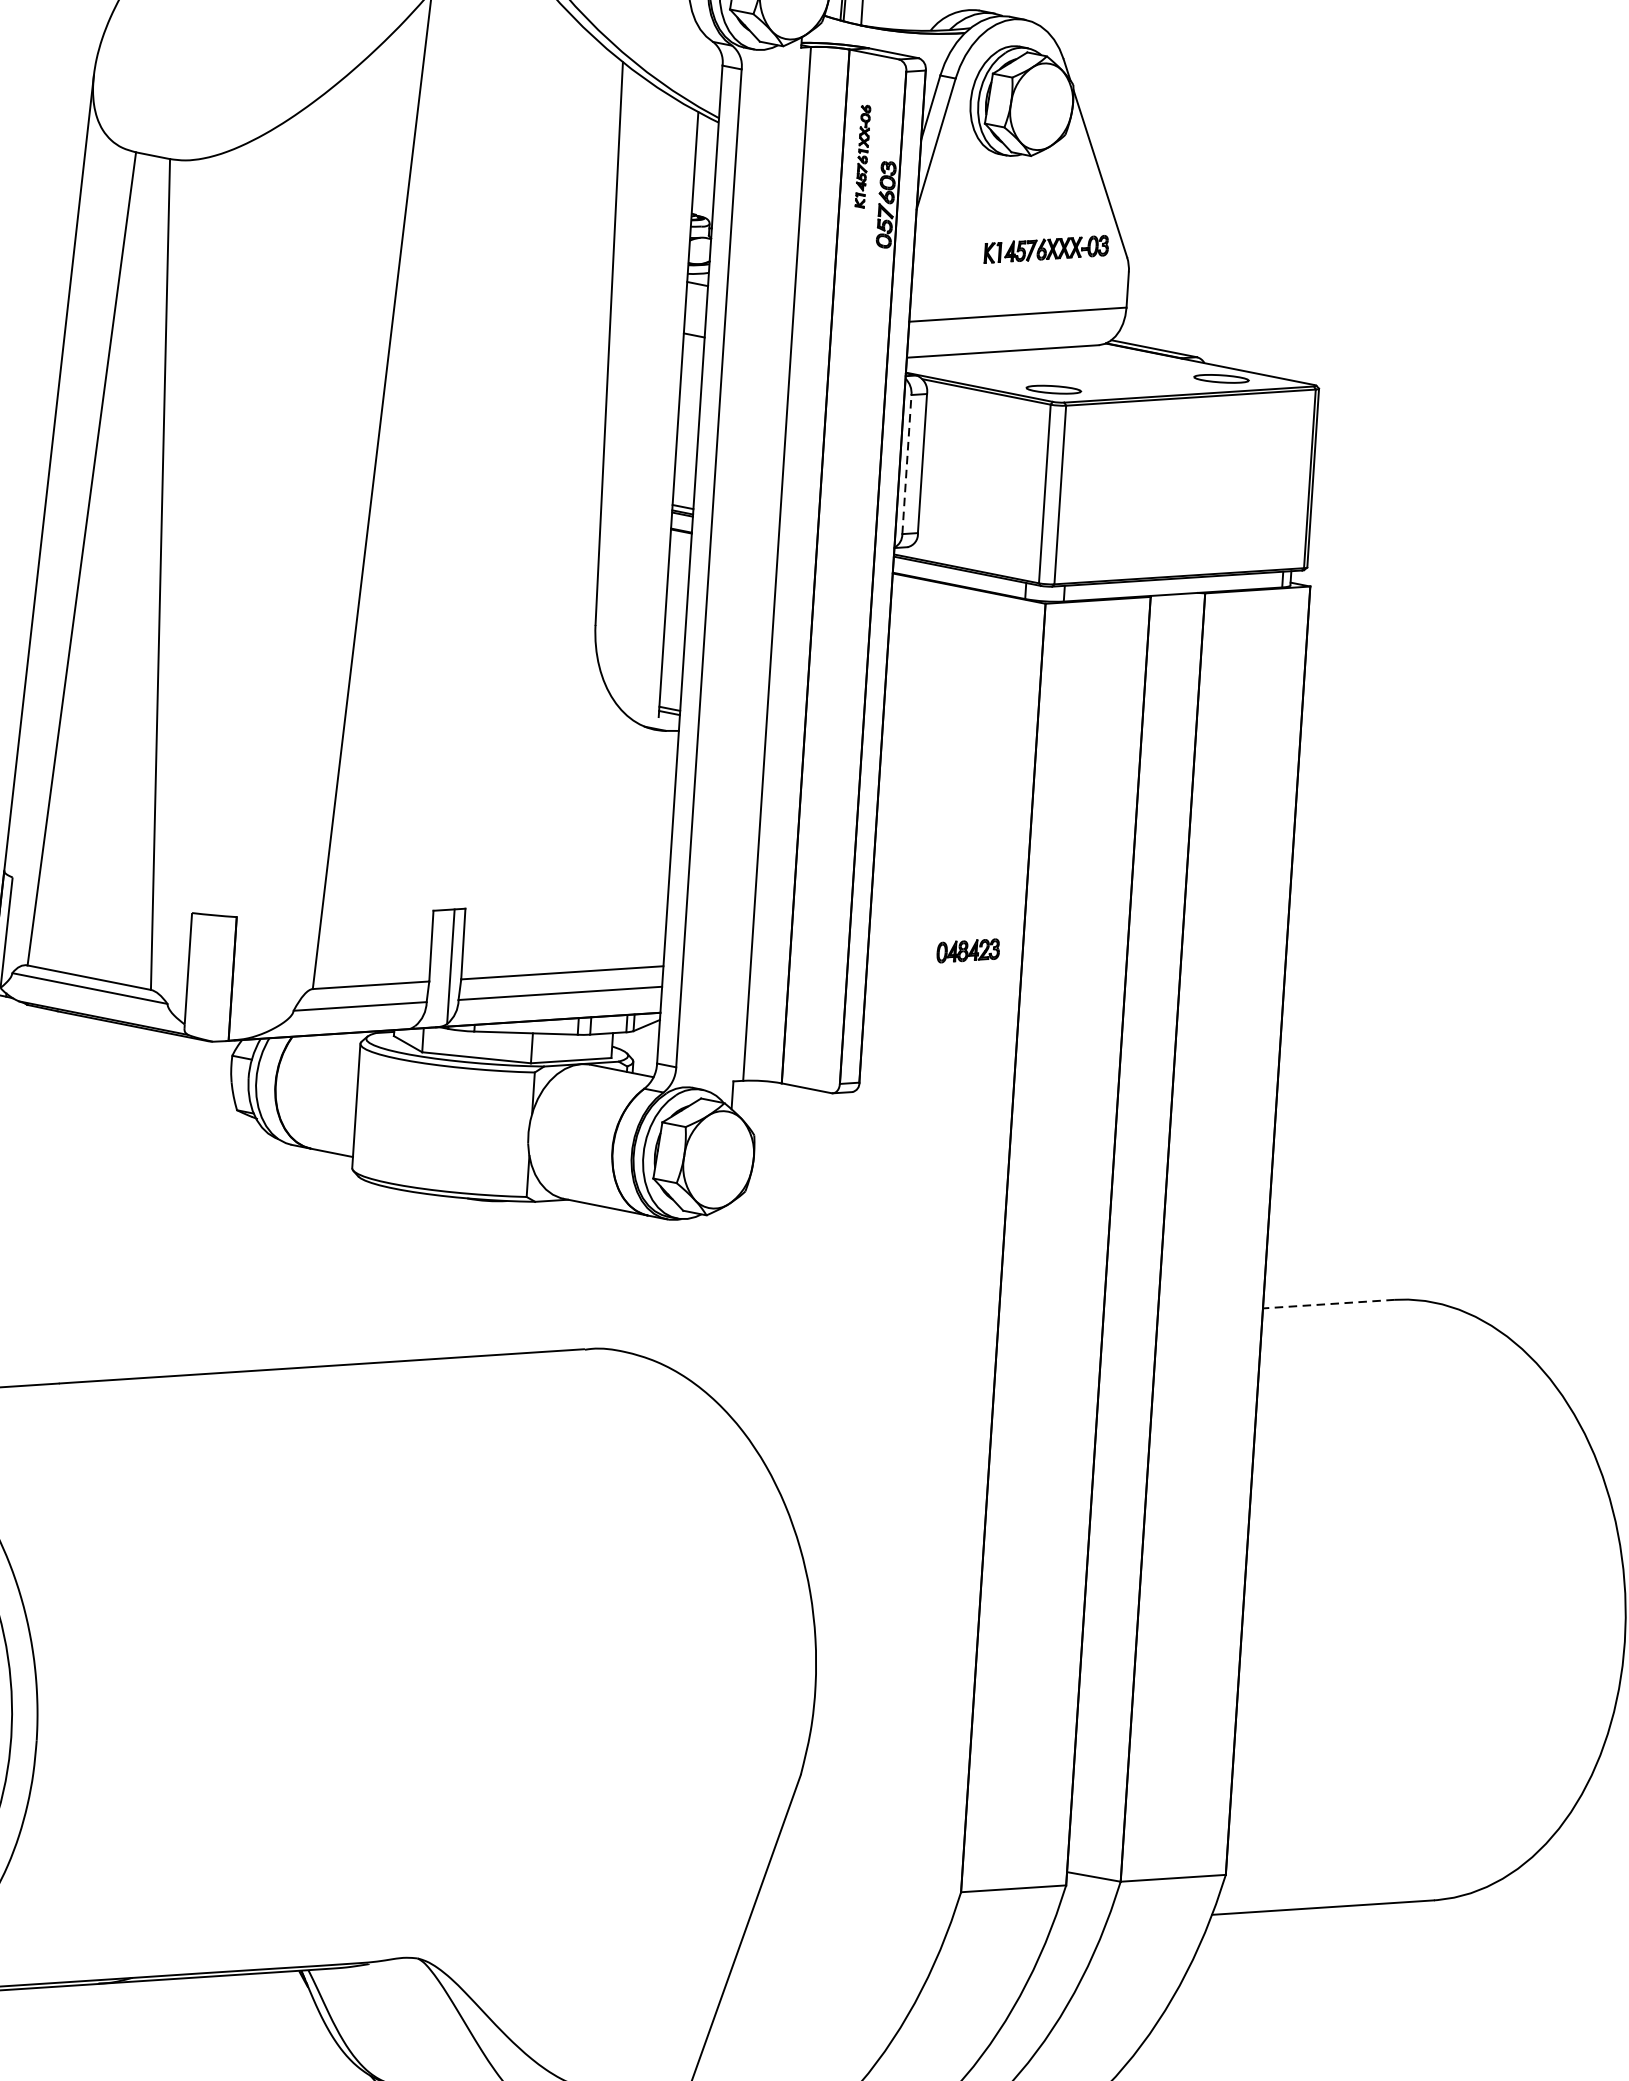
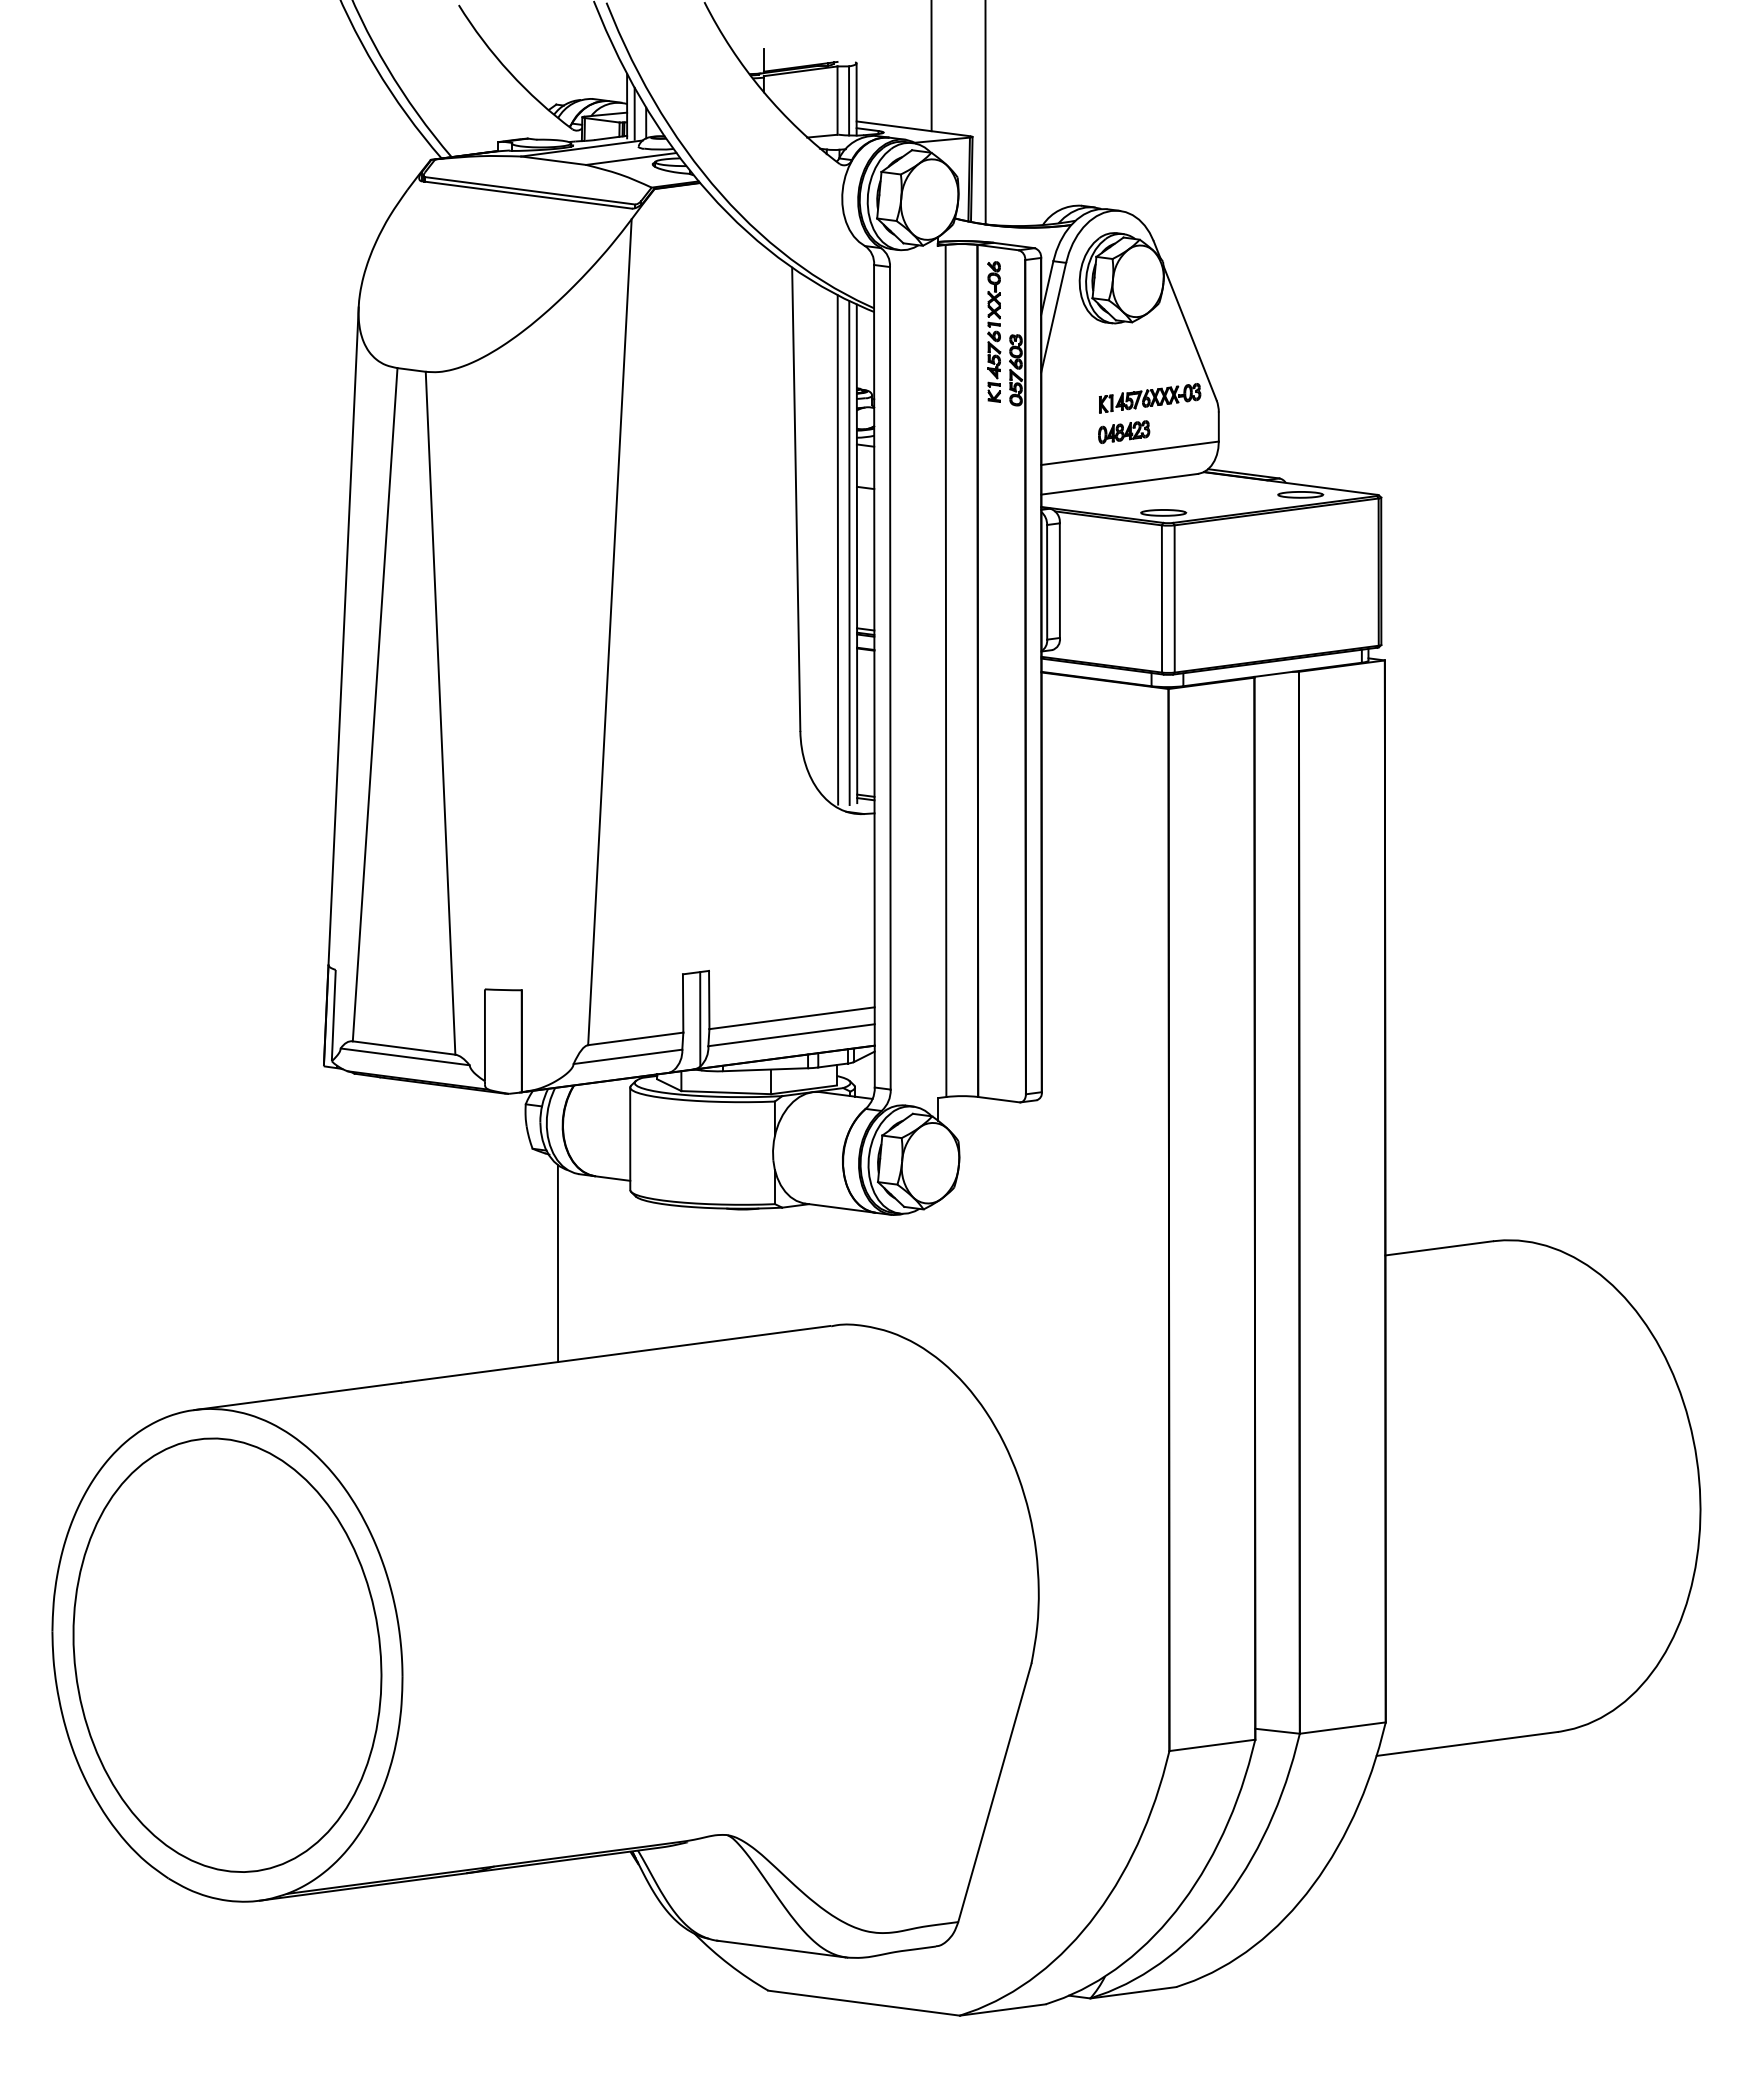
part: (863, 156) -> (994, 331), size x1.67
line: (655, 407) -> (837, 549), added
line: (669, 413) -> (849, 553), added
line: (907, 463) -> (1047, 581), dashed -> solid
part: (968, 950) -> (1124, 431), moved
line: (258, 1251) -> (557, 1263), added
line: (1327, 1304) -> (1438, 1248), dashed -> solid

